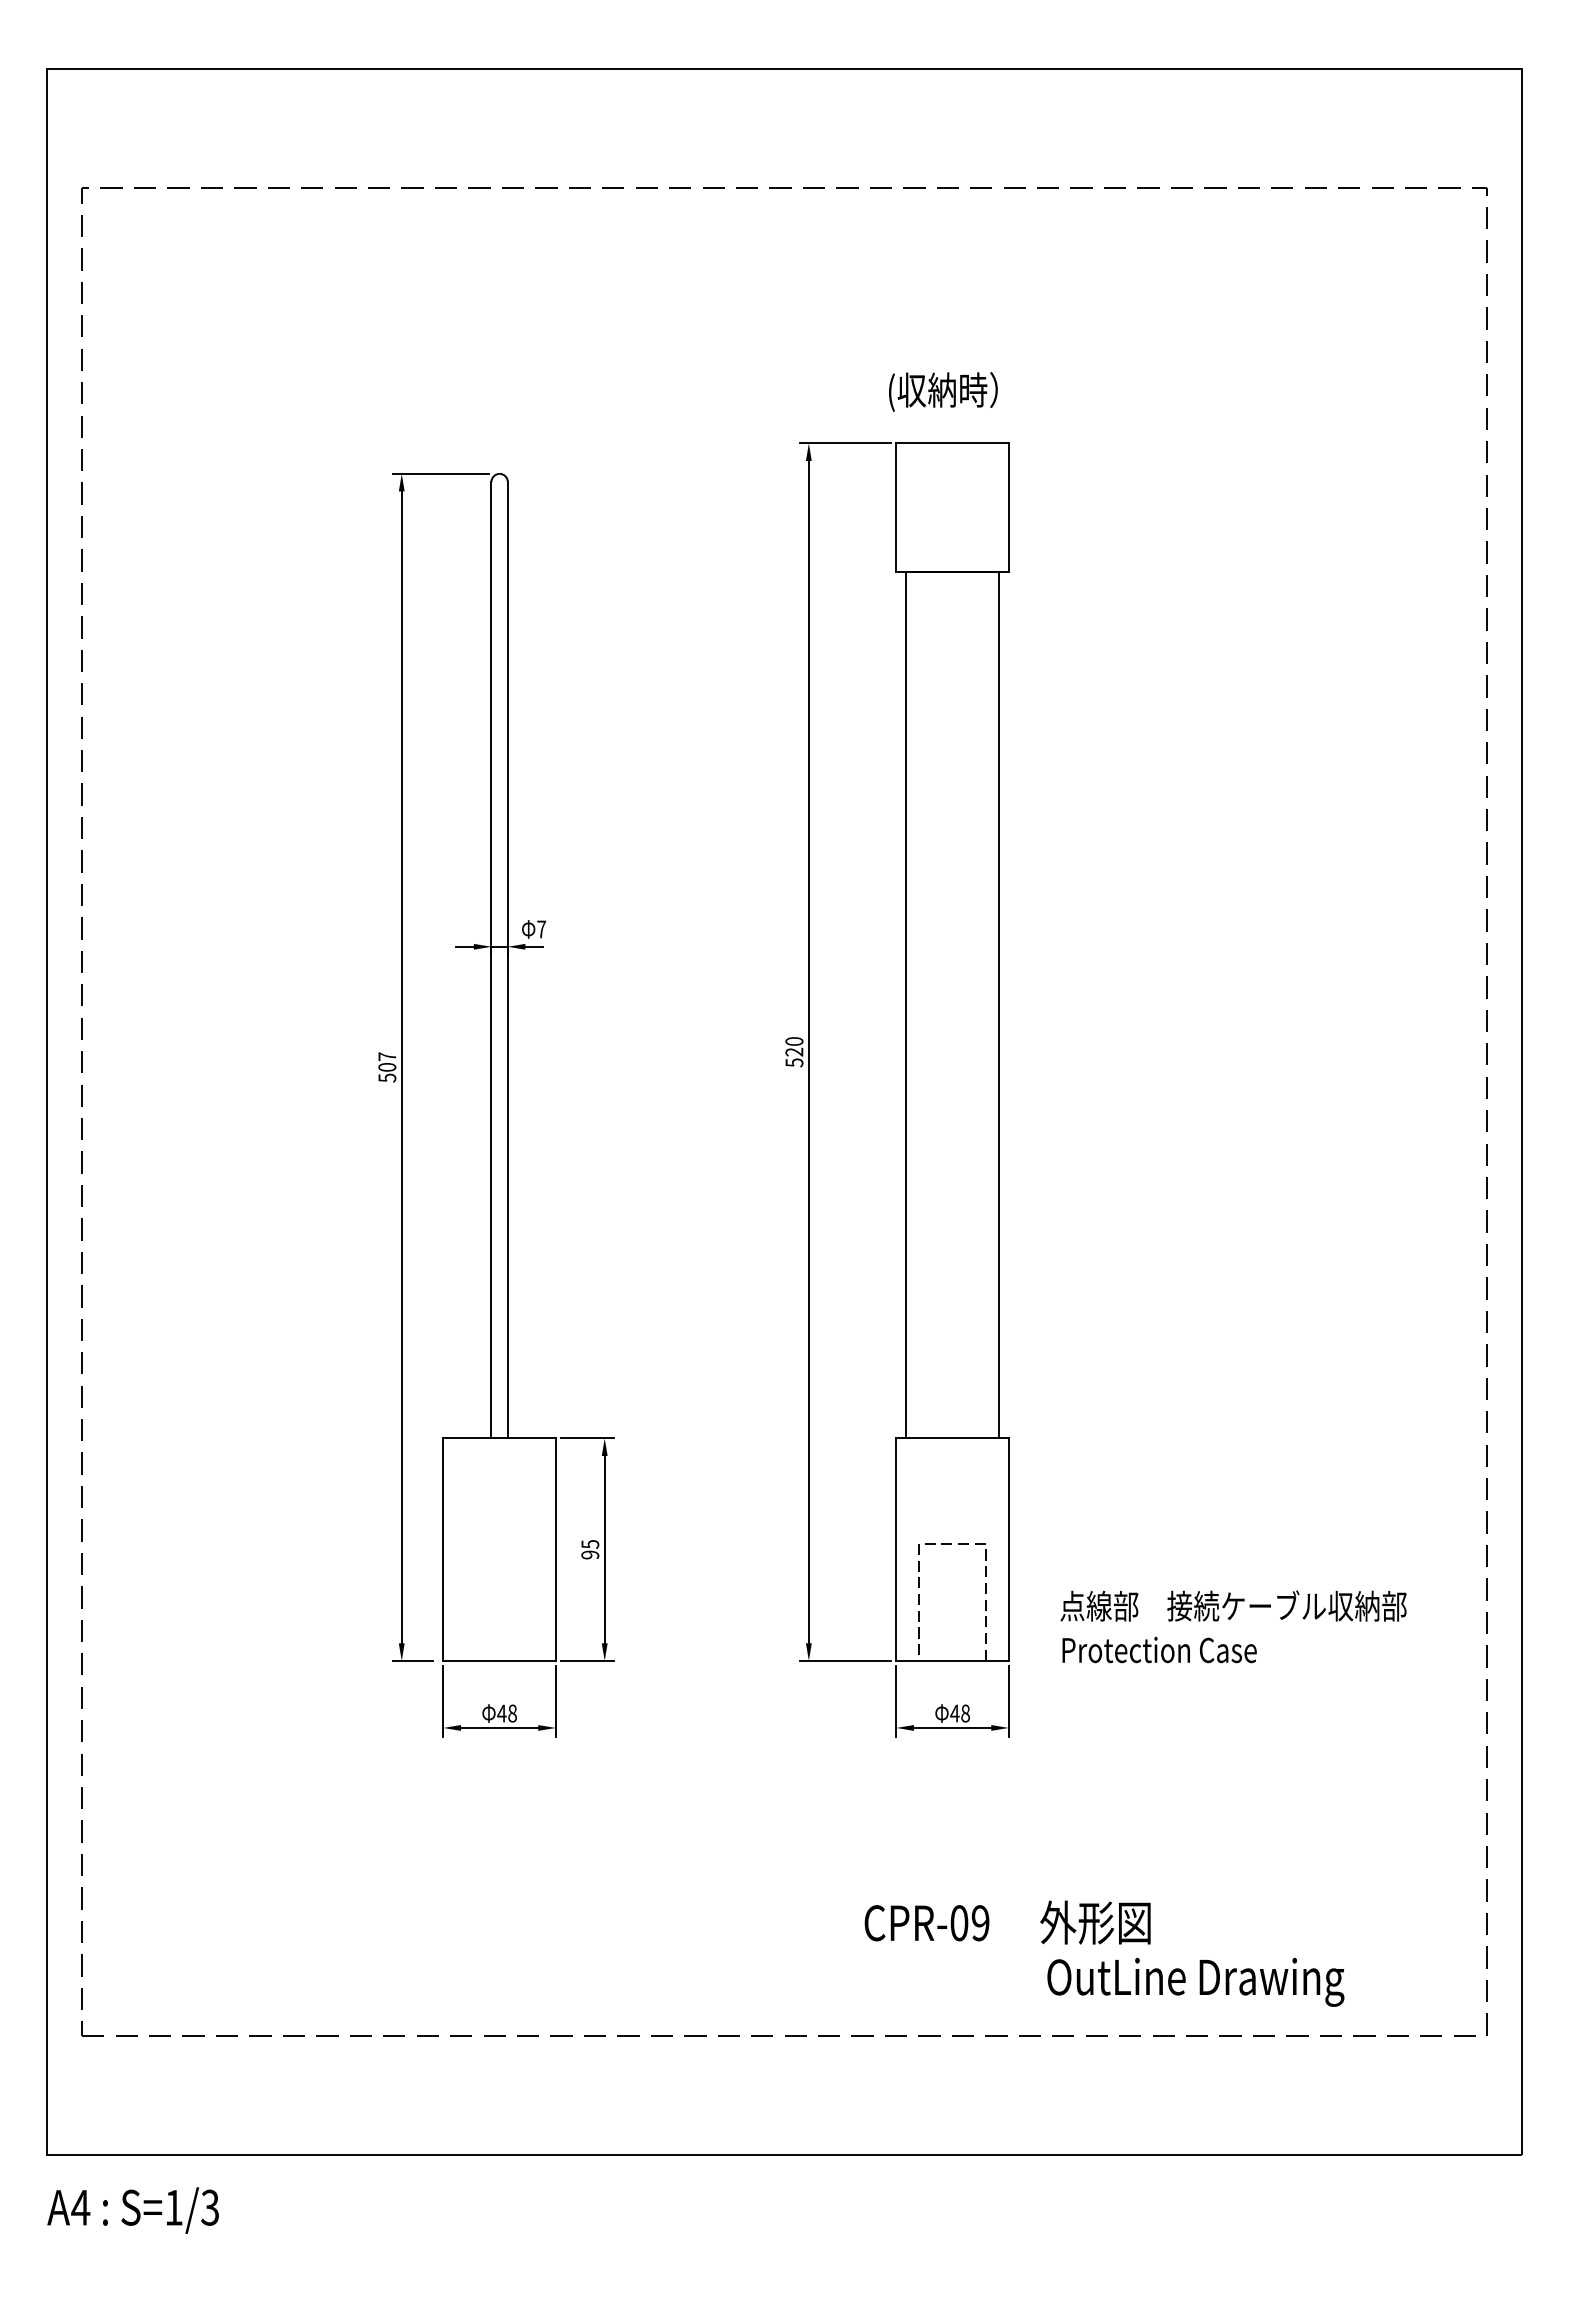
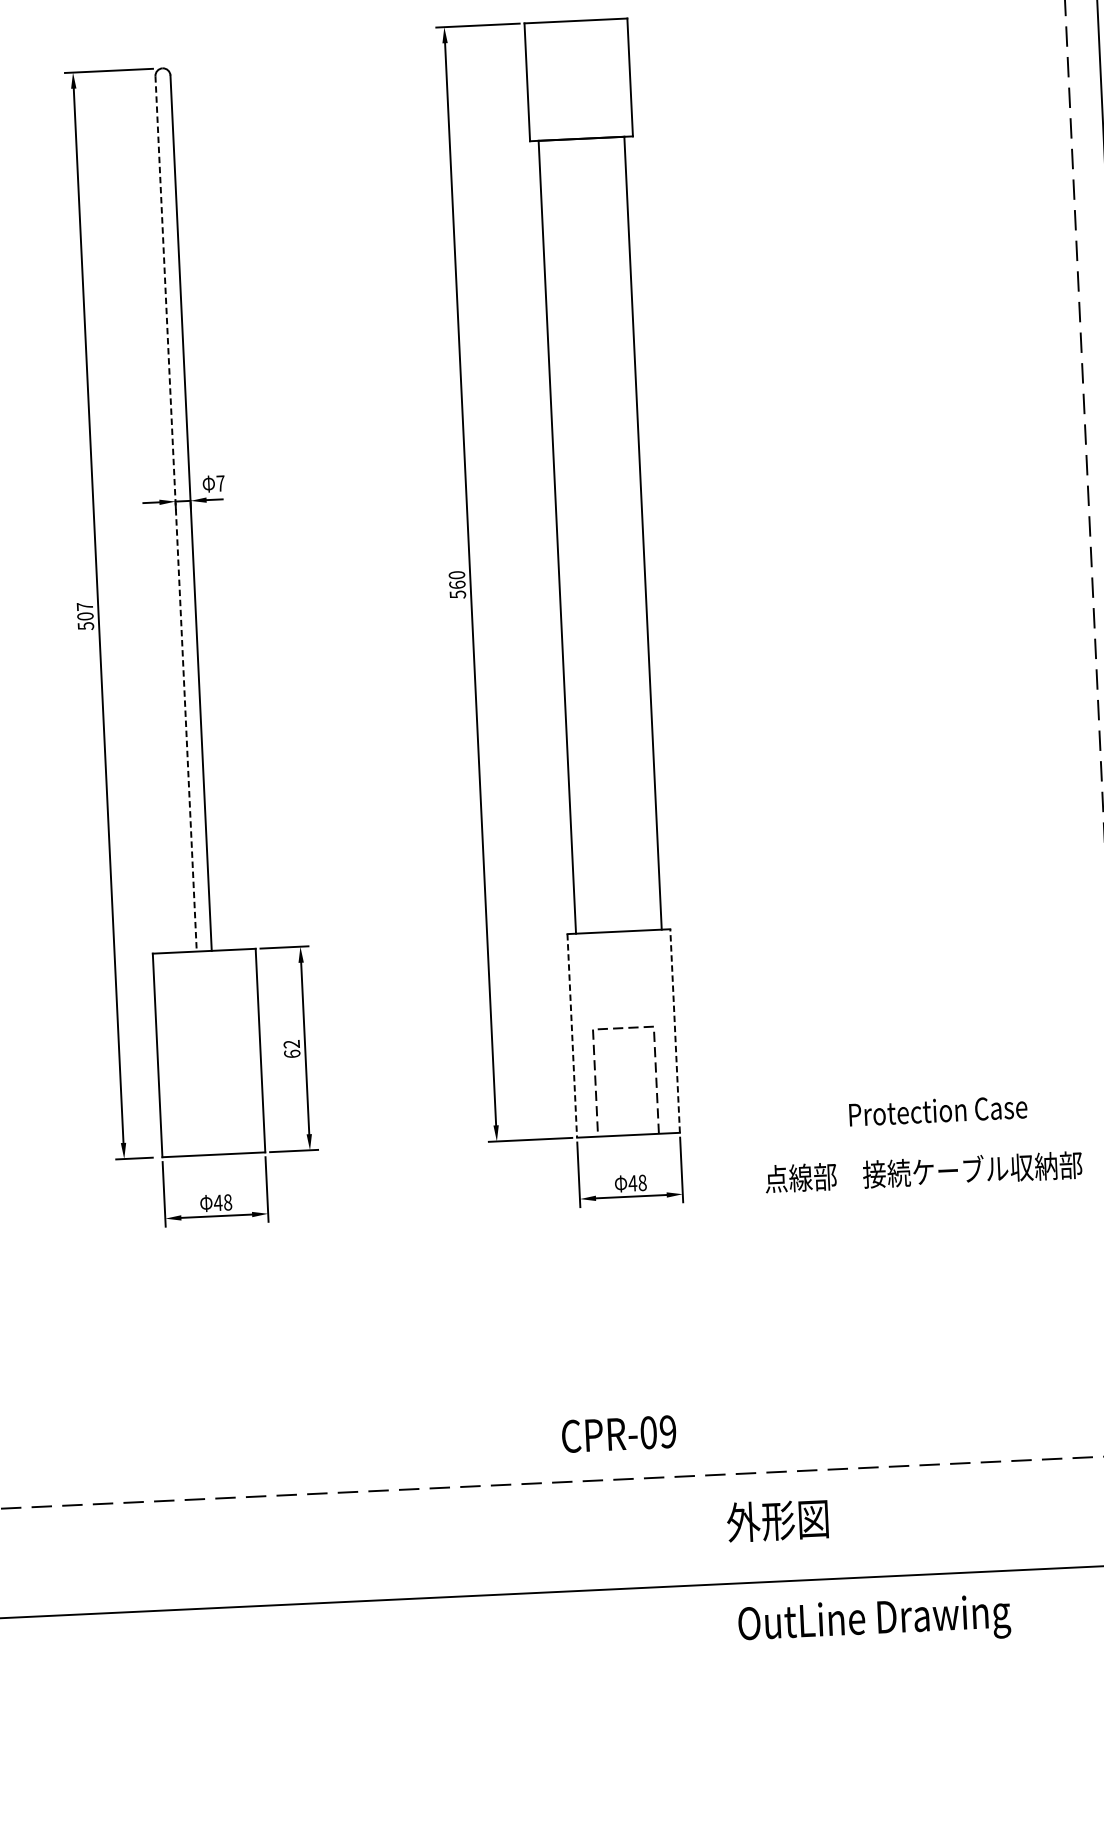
line: (491, 960) -> (176, 514), solid -> dashed
text: (794, 1051) -> (457, 584), 520 -> 560
text: (590, 1549) -> (292, 1048), 95 -> 62
line: (1008, 1549) -> (674, 1030), solid -> dashed
line: (896, 1550) -> (572, 1036), solid -> dashed
text: (1233, 1605) -> (923, 1171), moved
text: (1159, 1649) -> (938, 1110), moved
text: (1095, 1922) -> (777, 1520), moved
text: (926, 1923) -> (618, 1434), moved
text: (1195, 1982) -> (874, 1622), moved

